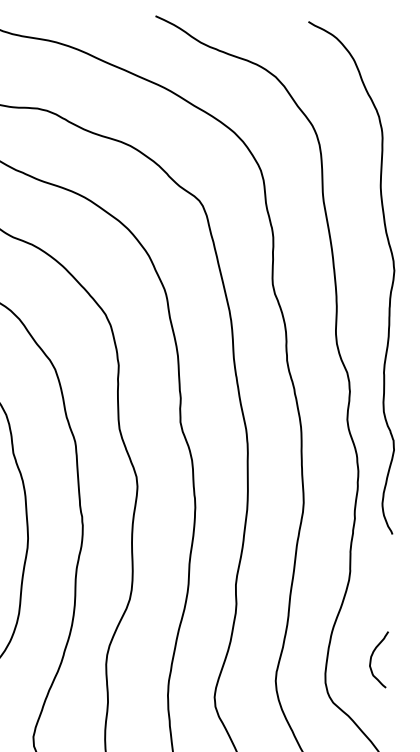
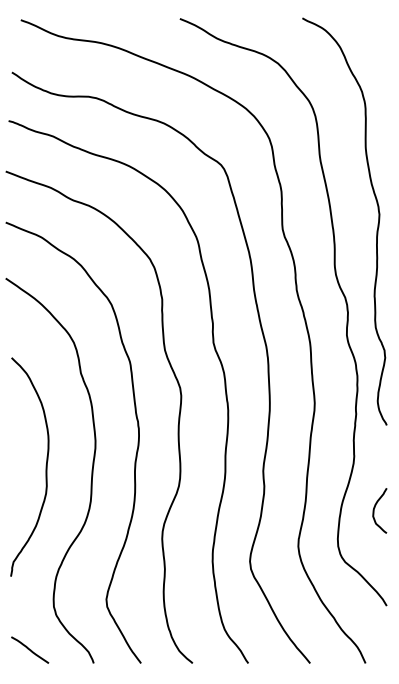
curve: (373, 656) -> (375, 508), moved

